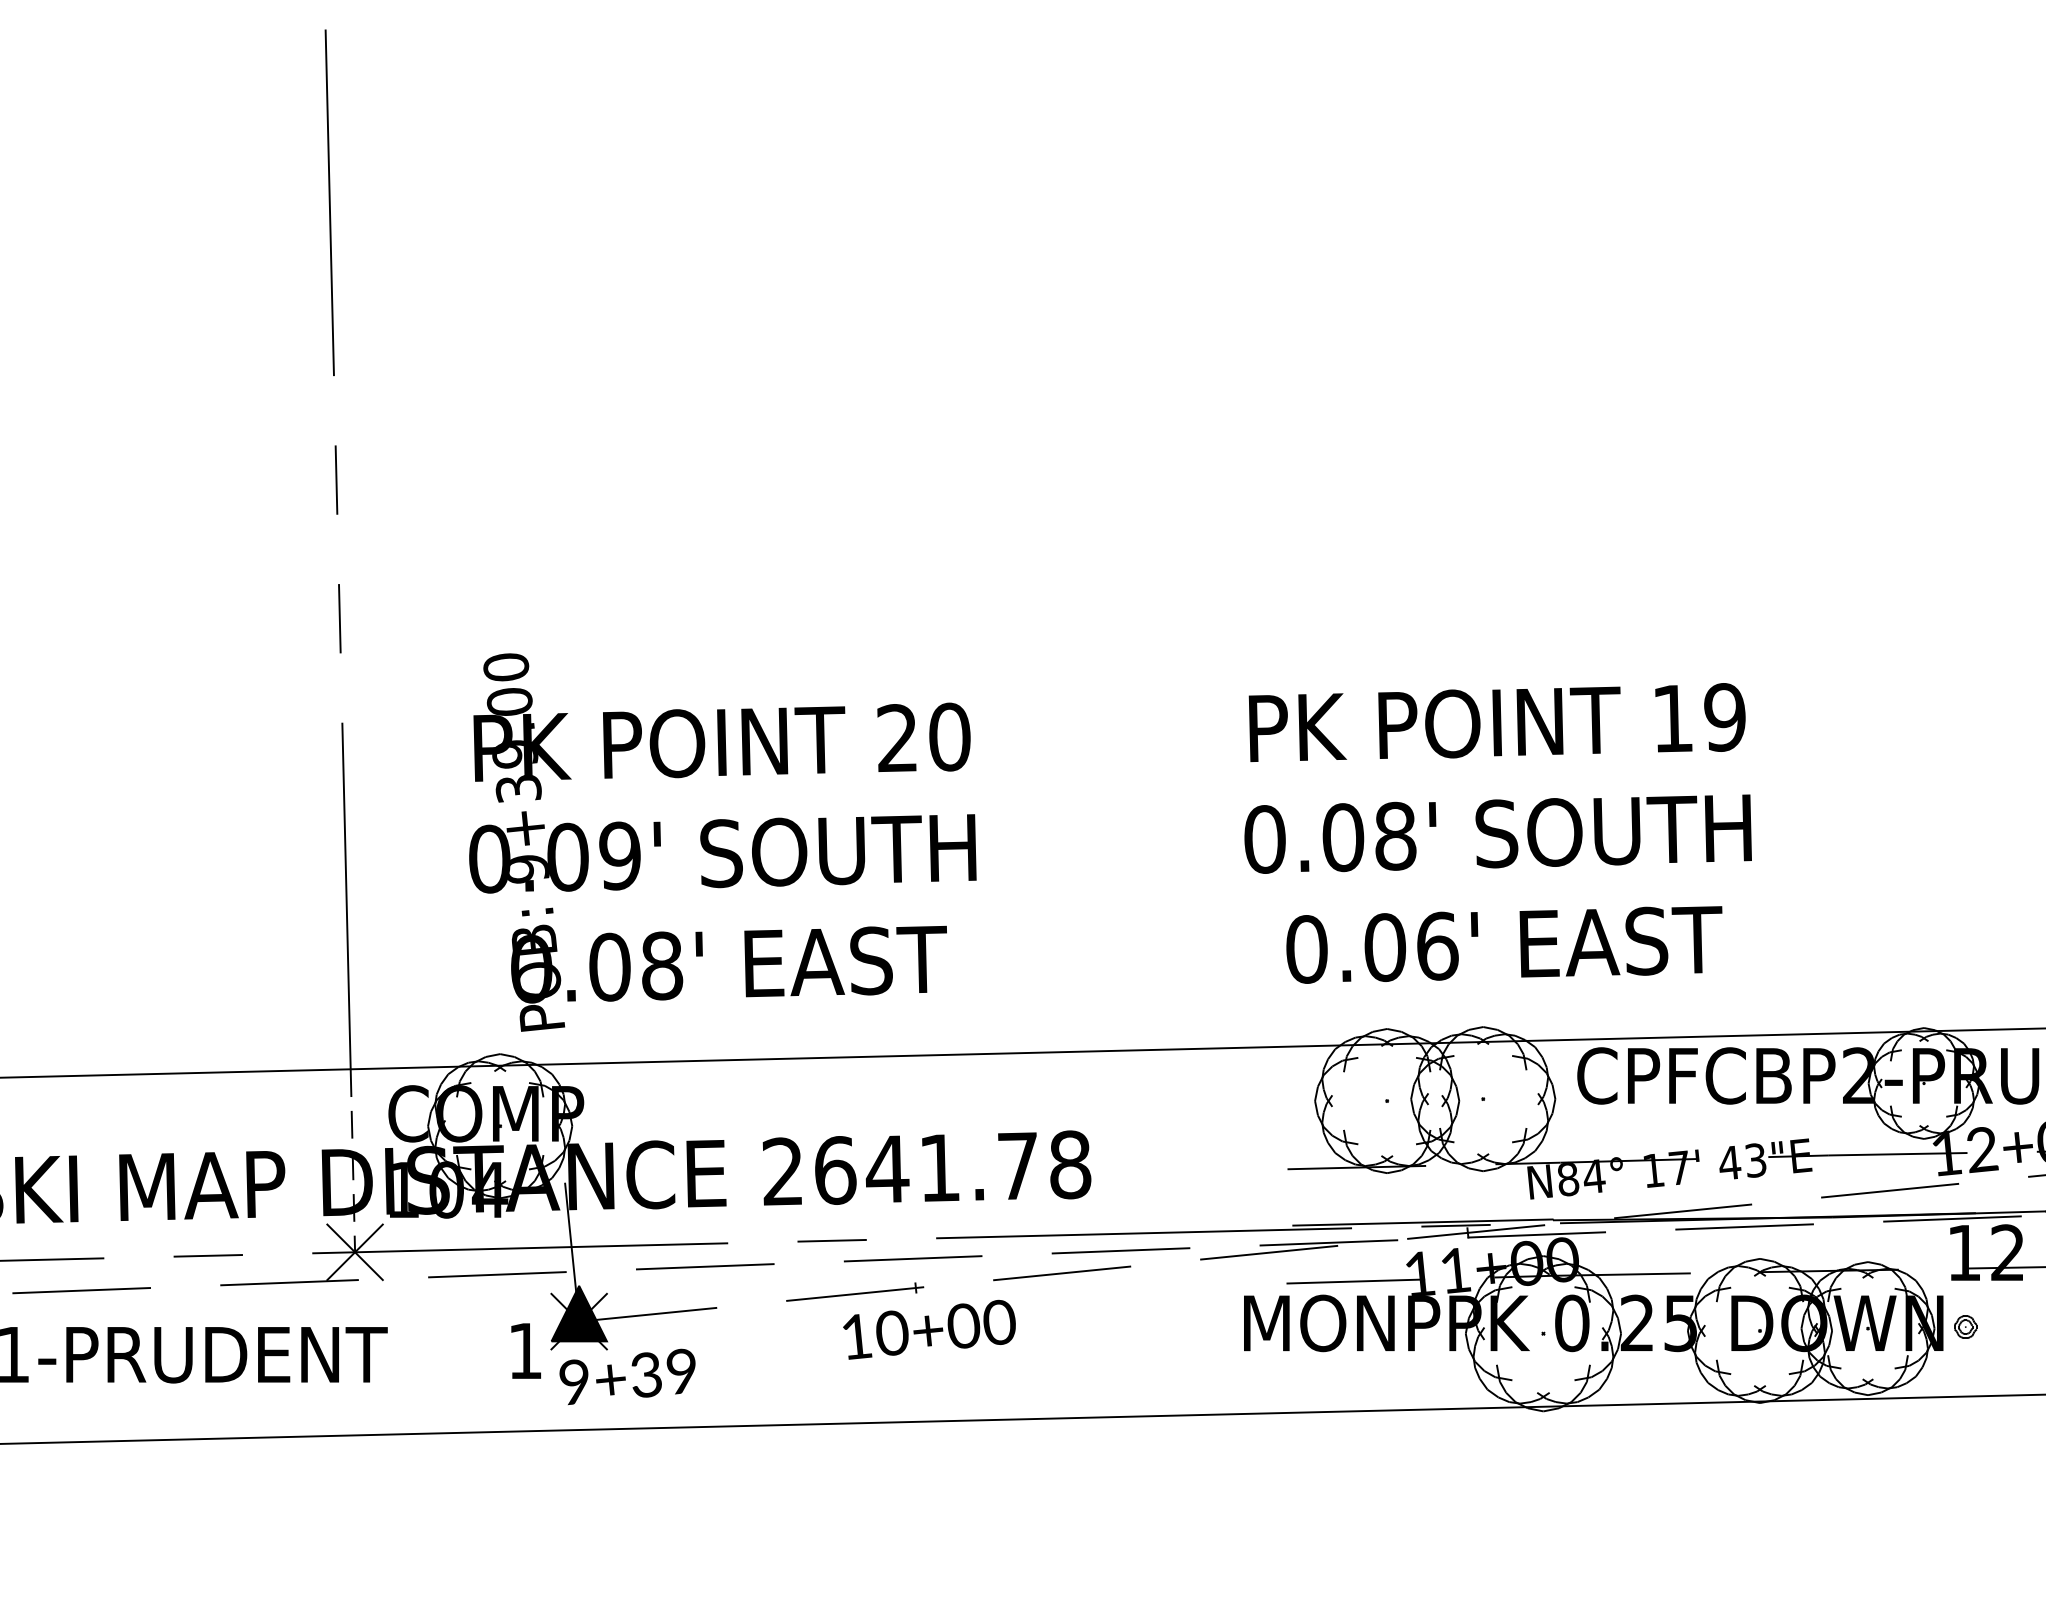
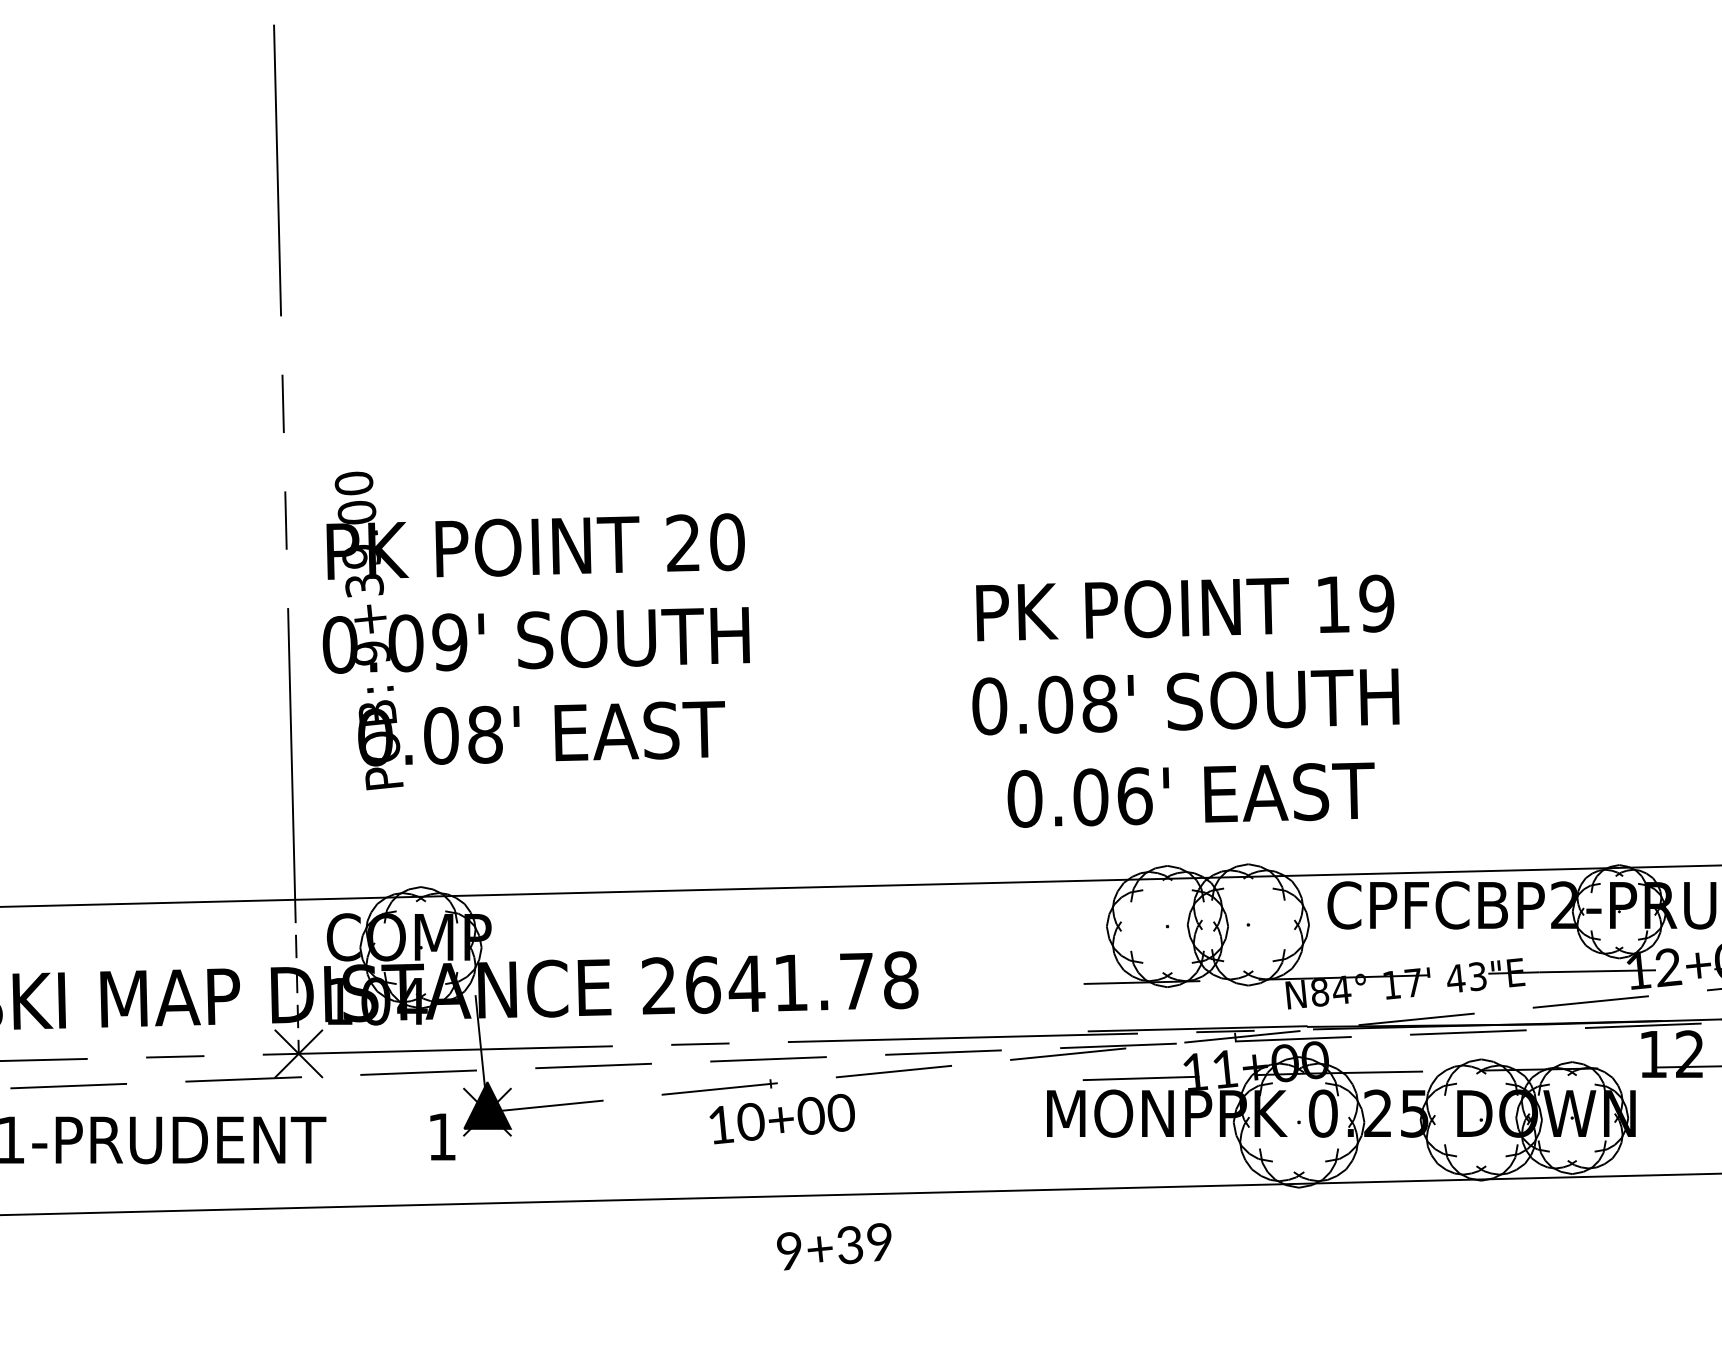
text: (1497, 832) -> (1185, 700), moved
text: (721, 841) -> (535, 630), moved
part: (1965, 1326) -> (1654, 1116), removed
text: (627, 1376) -> (834, 1246), moved

